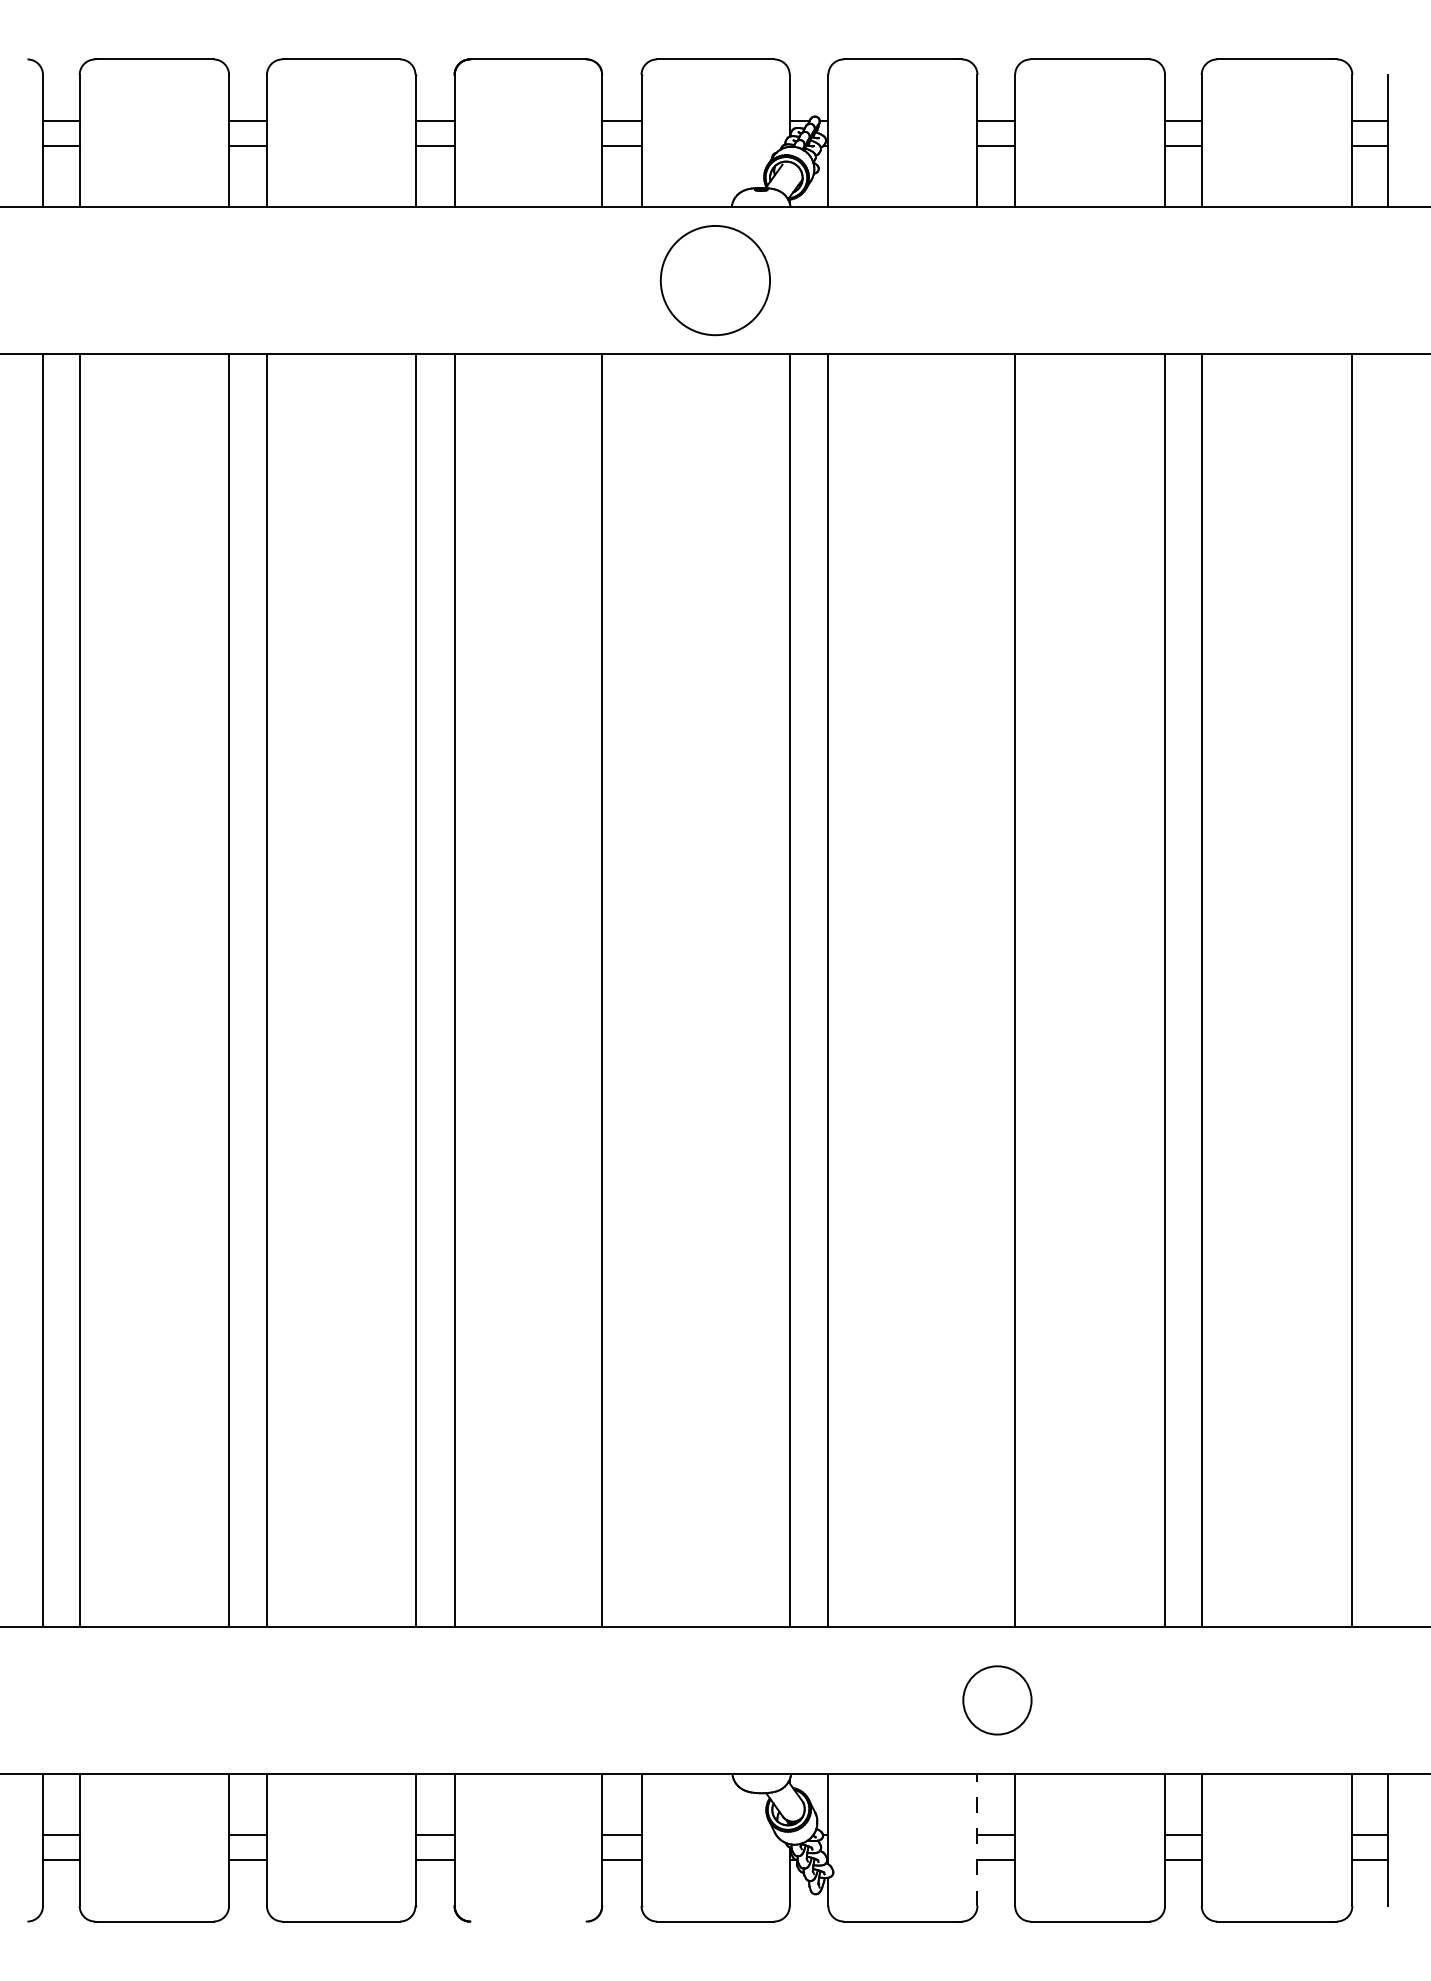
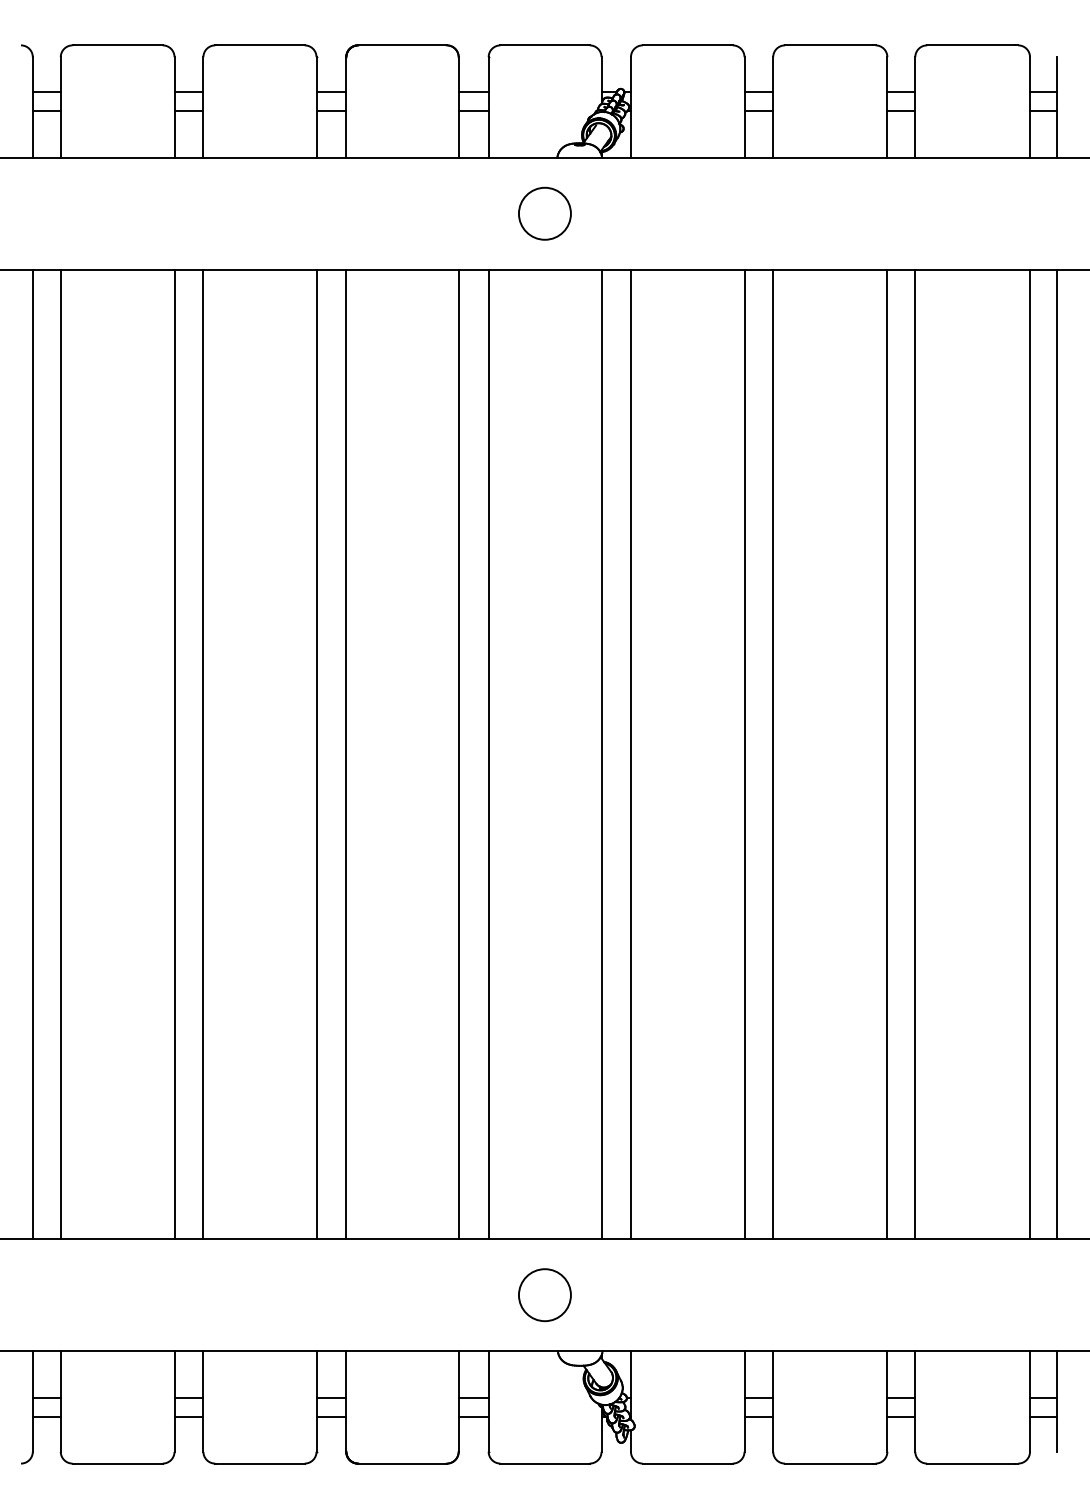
circle: (715, 280) -> (545, 213), size x0.62
line: (641, 990) -> (488, 754), added
line: (977, 990) -> (744, 754), added
line: (1387, 990) -> (1056, 754), added
circle: (997, 1700) -> (545, 1295), moved
line: (977, 1840) -> (744, 1401), dashed -> solid
line: (528, 1921) -> (402, 1463), added

